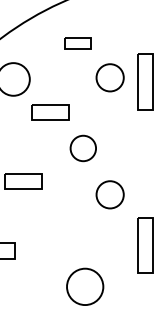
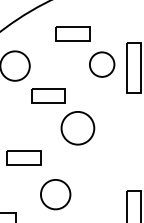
part: (77, 43) -> (72, 33), size x1.43
part: (83, 148) -> (78, 128), size x1.43
part: (109, 194) -> (101, 169), removed
part: (58, 221) -> (55, 194), added

